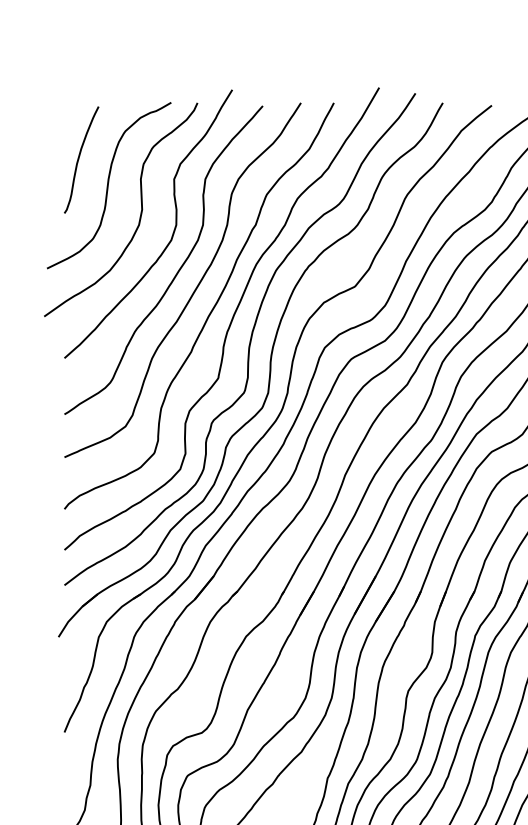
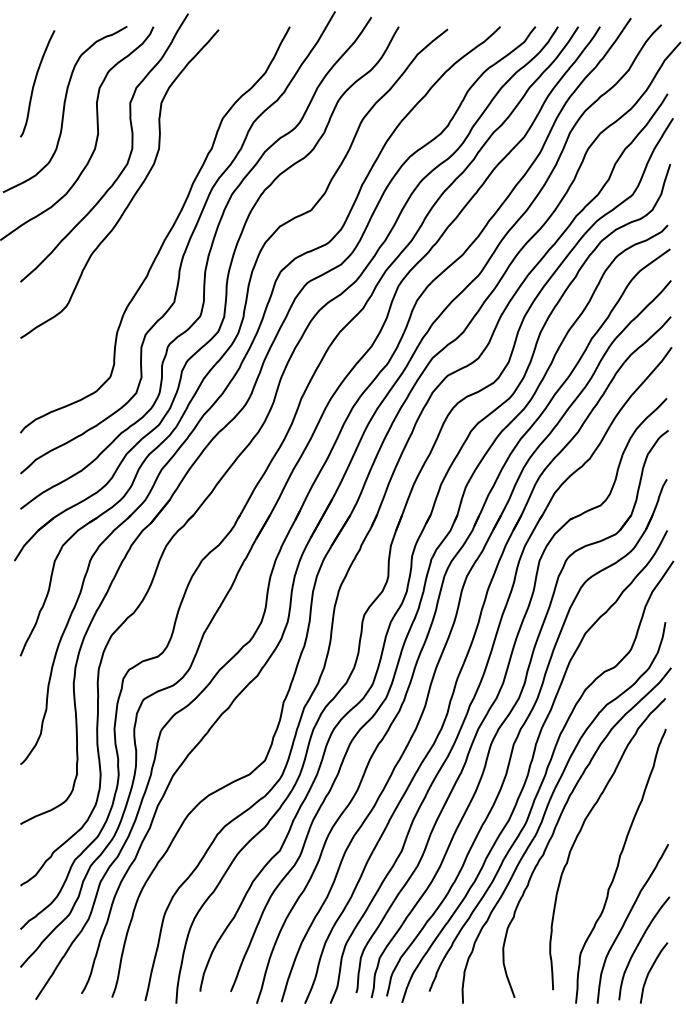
curve: (195, 287) -> (151, 211), removed

